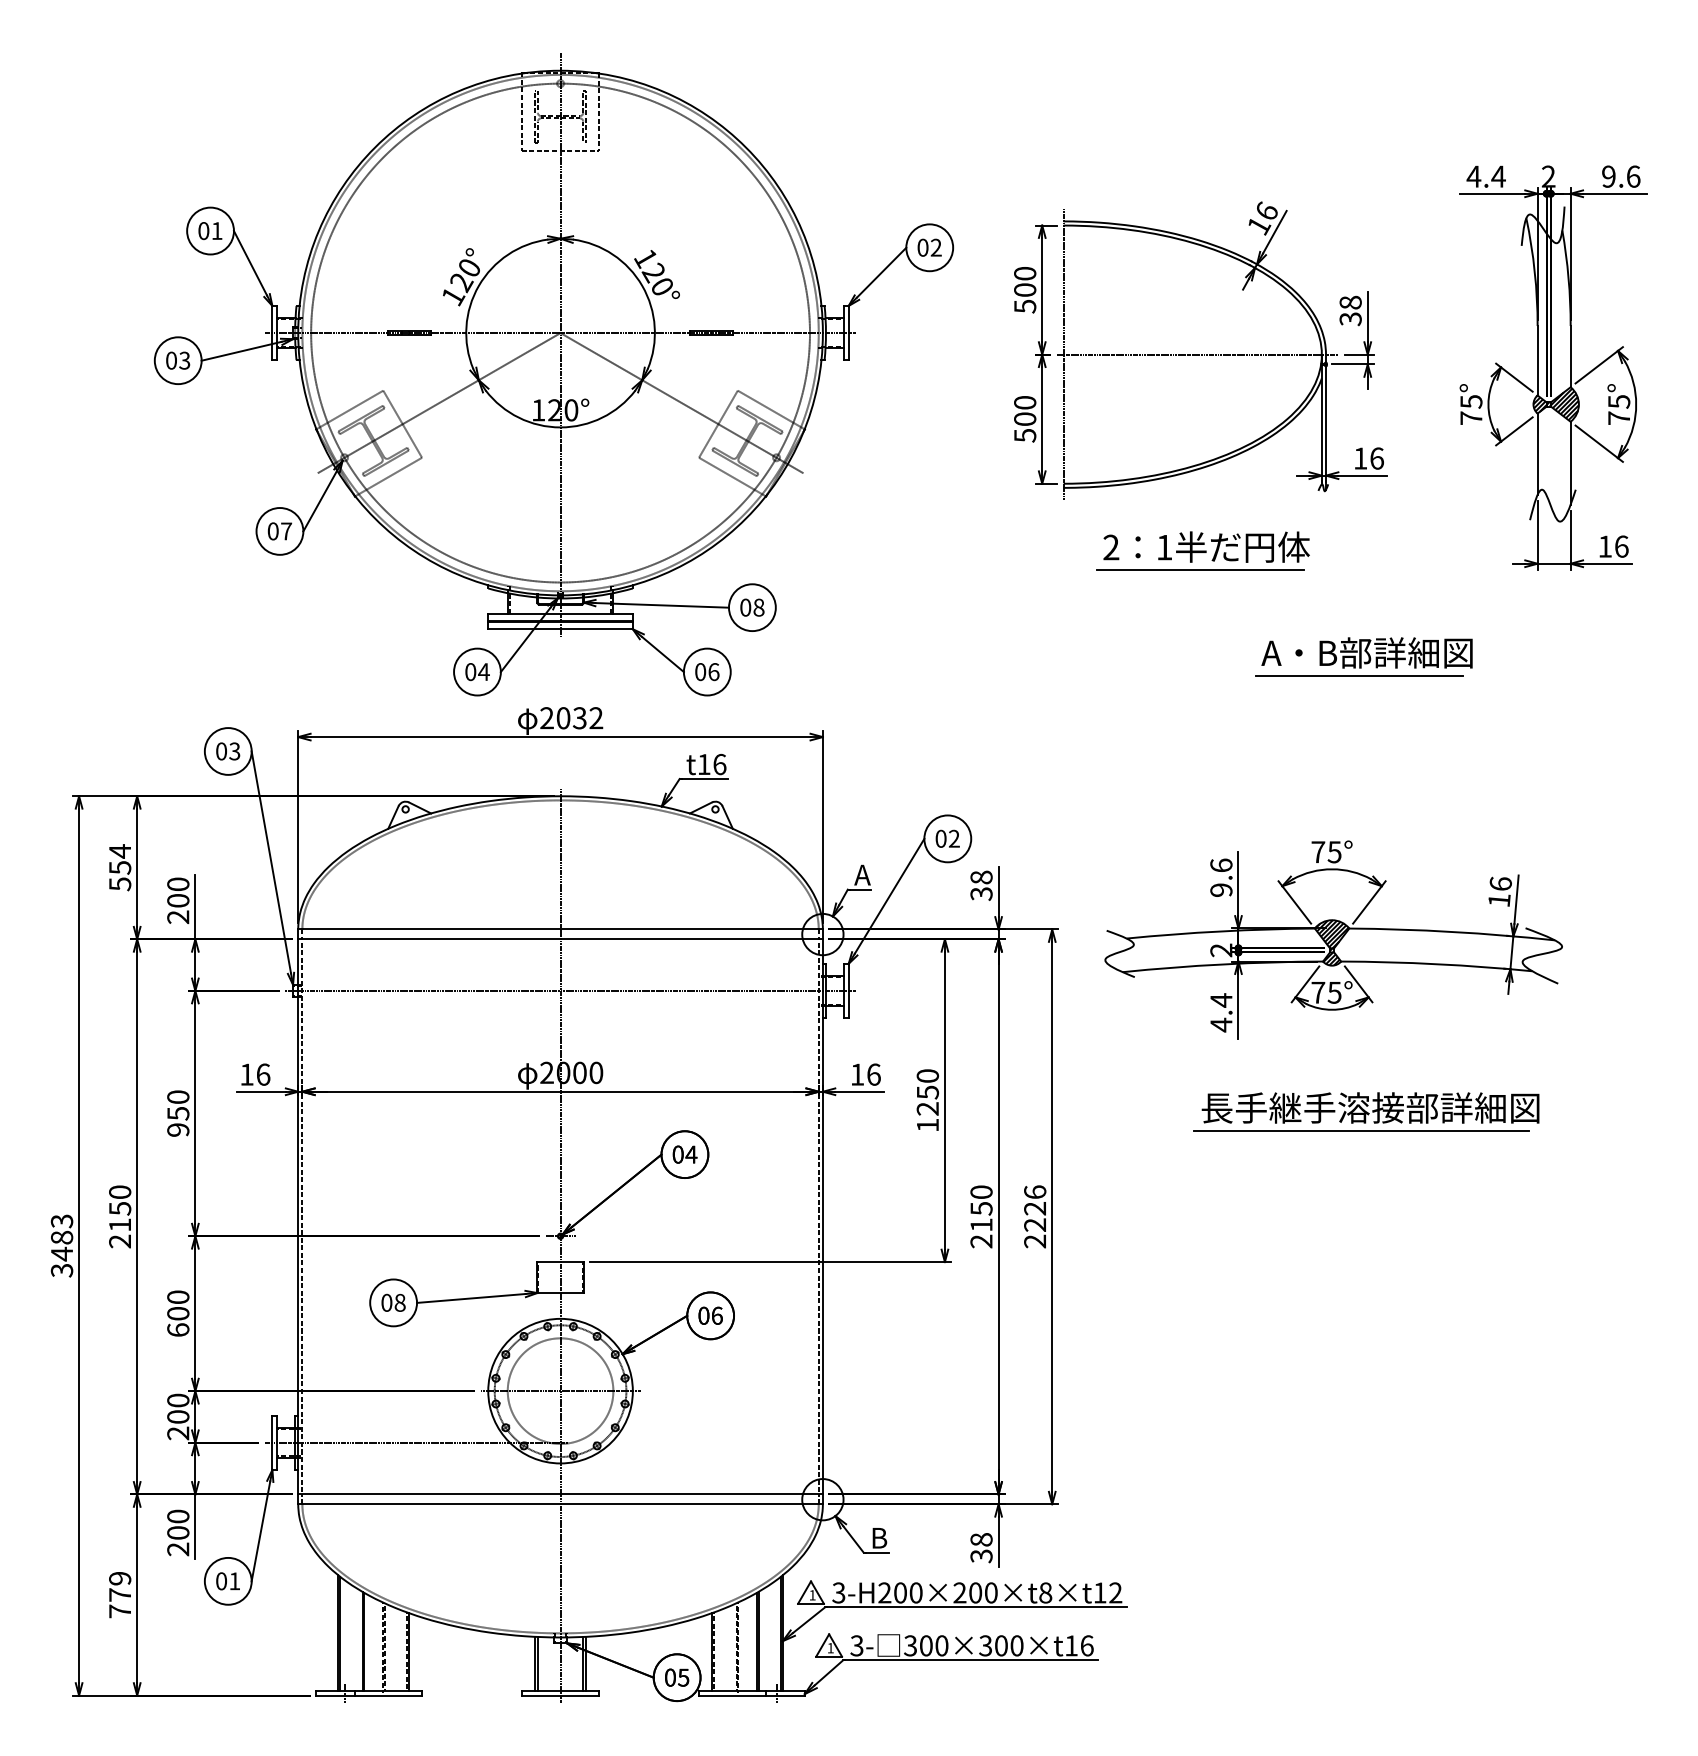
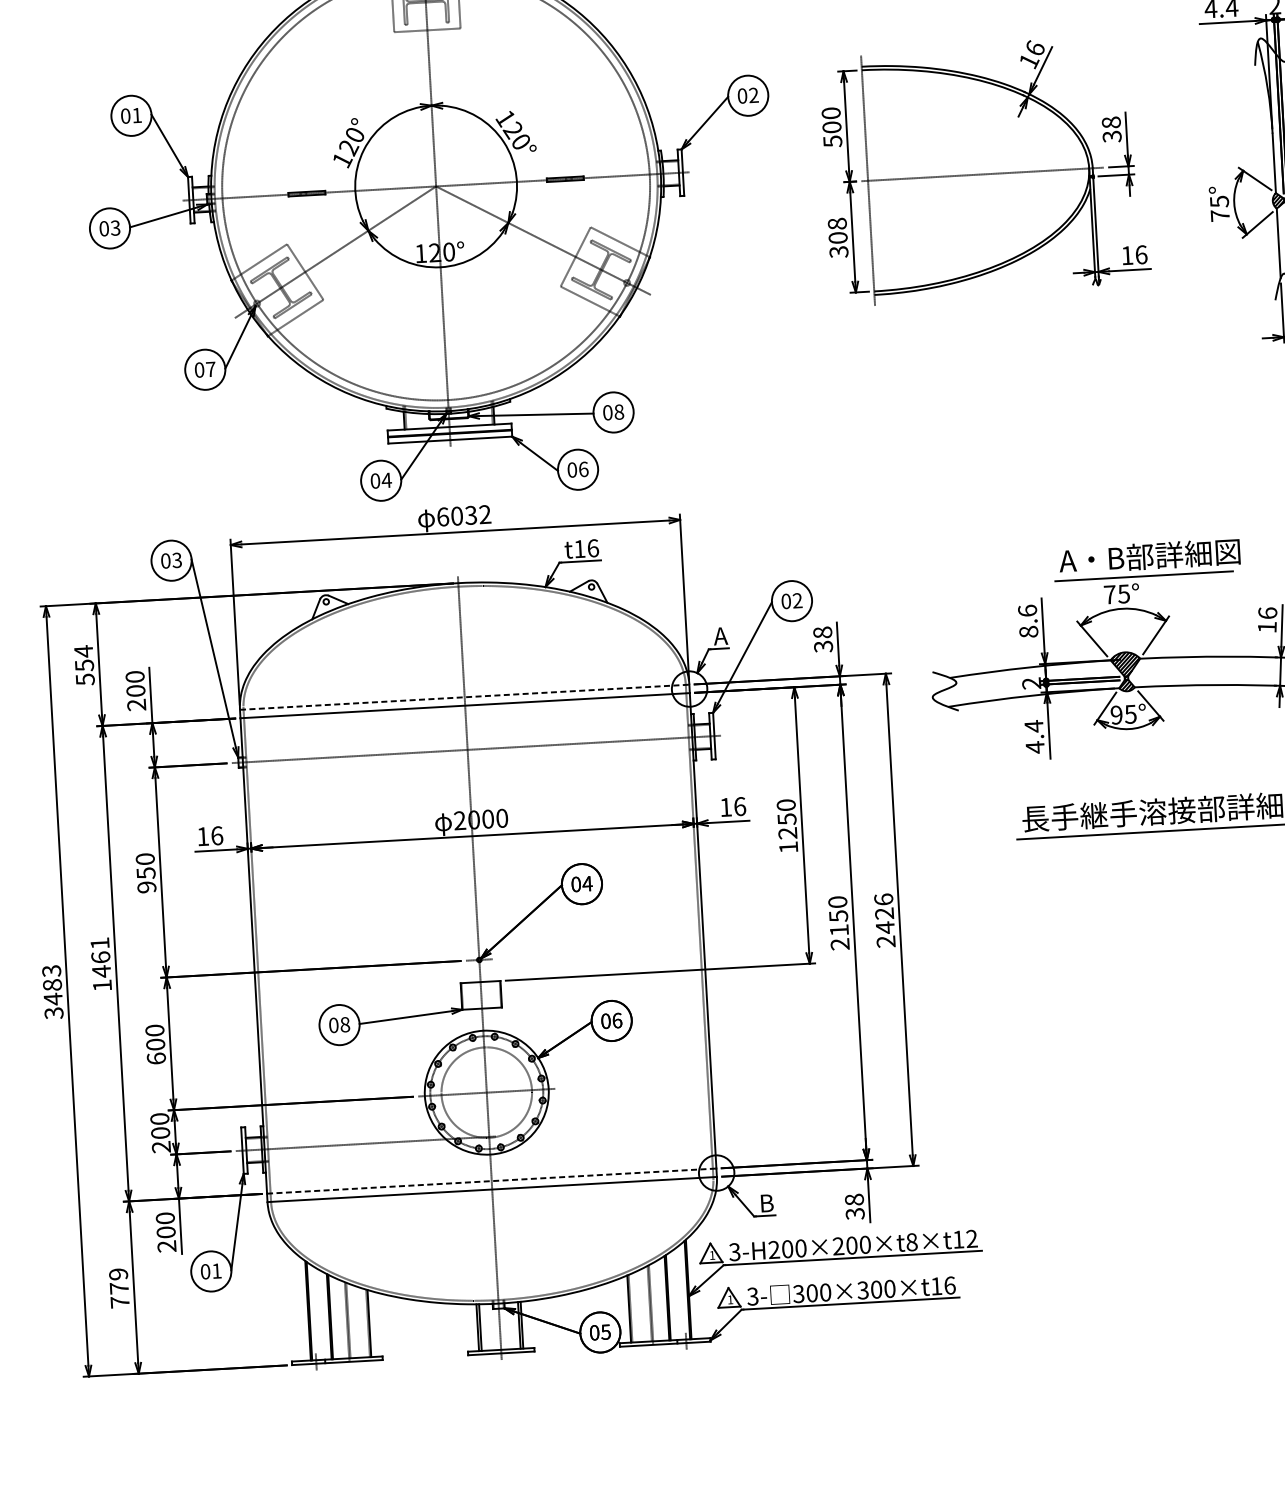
text: (1024, 418) -> (837, 237), 500 -> 308
part: (1202, 550) -> (996, 341), removed
part: (1363, 656) -> (1146, 559), moved
text: (547, 718) -> (443, 517), 2032 -> 6032
text: (1221, 889) -> (1028, 631), 9.6 -> 8.6
line: (561, 929) -> (465, 697), solid -> dashed
text: (1318, 992) -> (1116, 714), 75° -> 95°
text: (120, 1216) -> (101, 964), 2150 -> 1461
text: (1034, 1224) -> (884, 927), 2226 -> 2426
line: (561, 1494) -> (492, 1181), solid -> dashed

